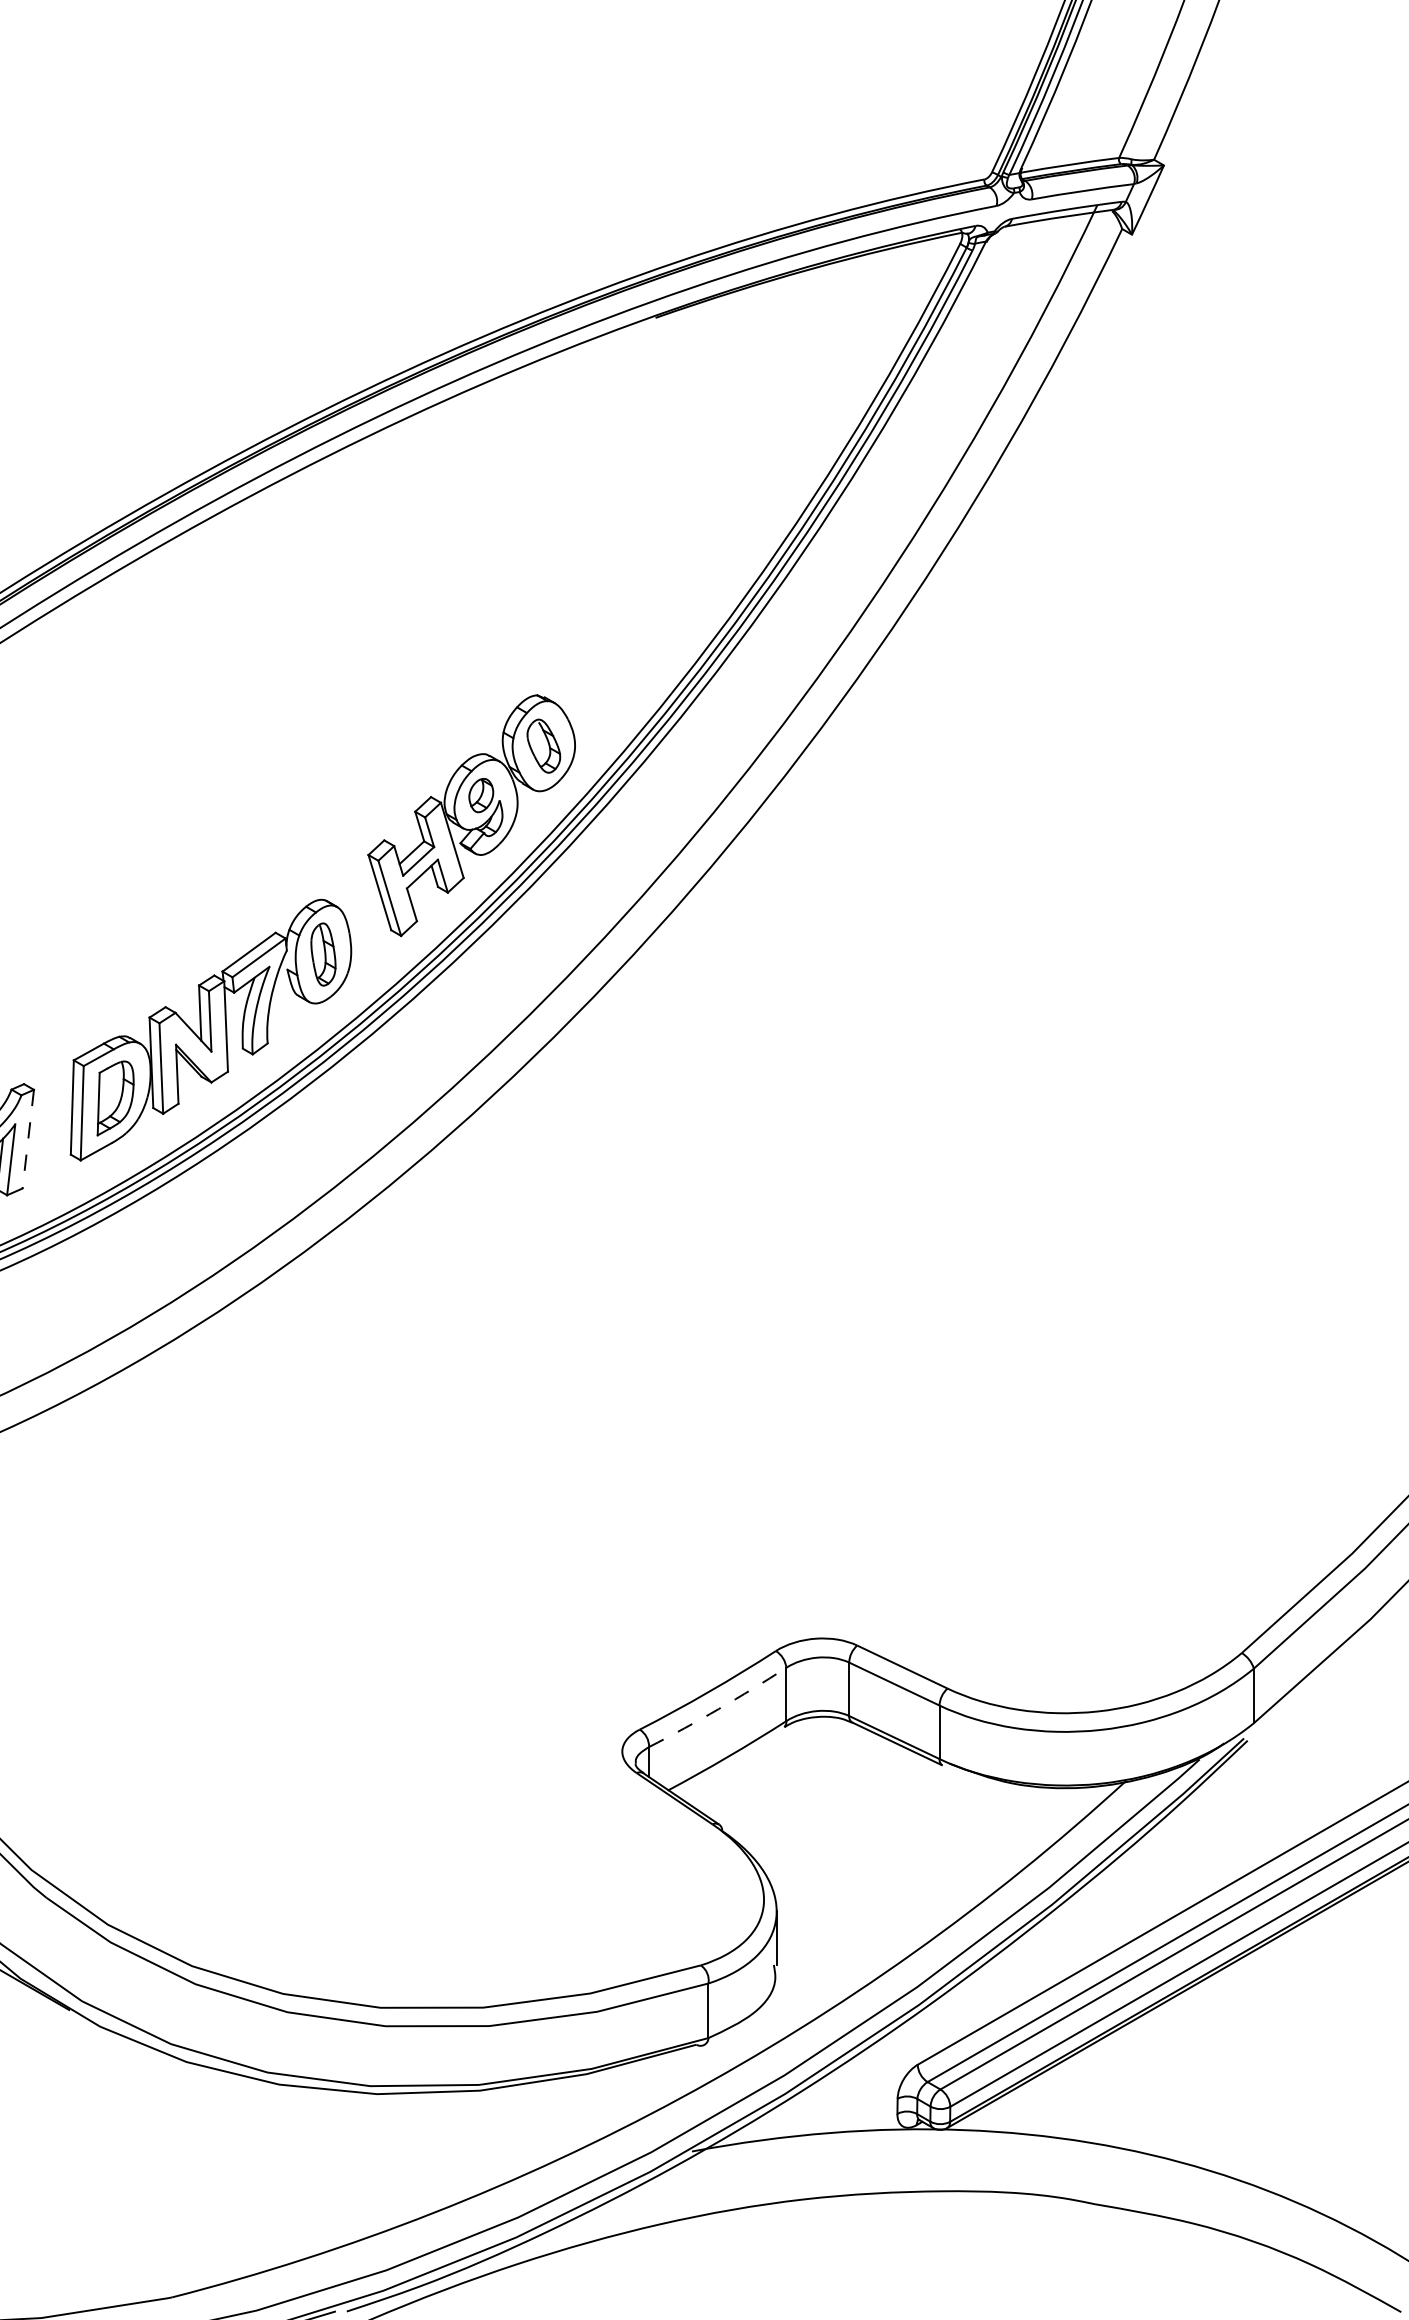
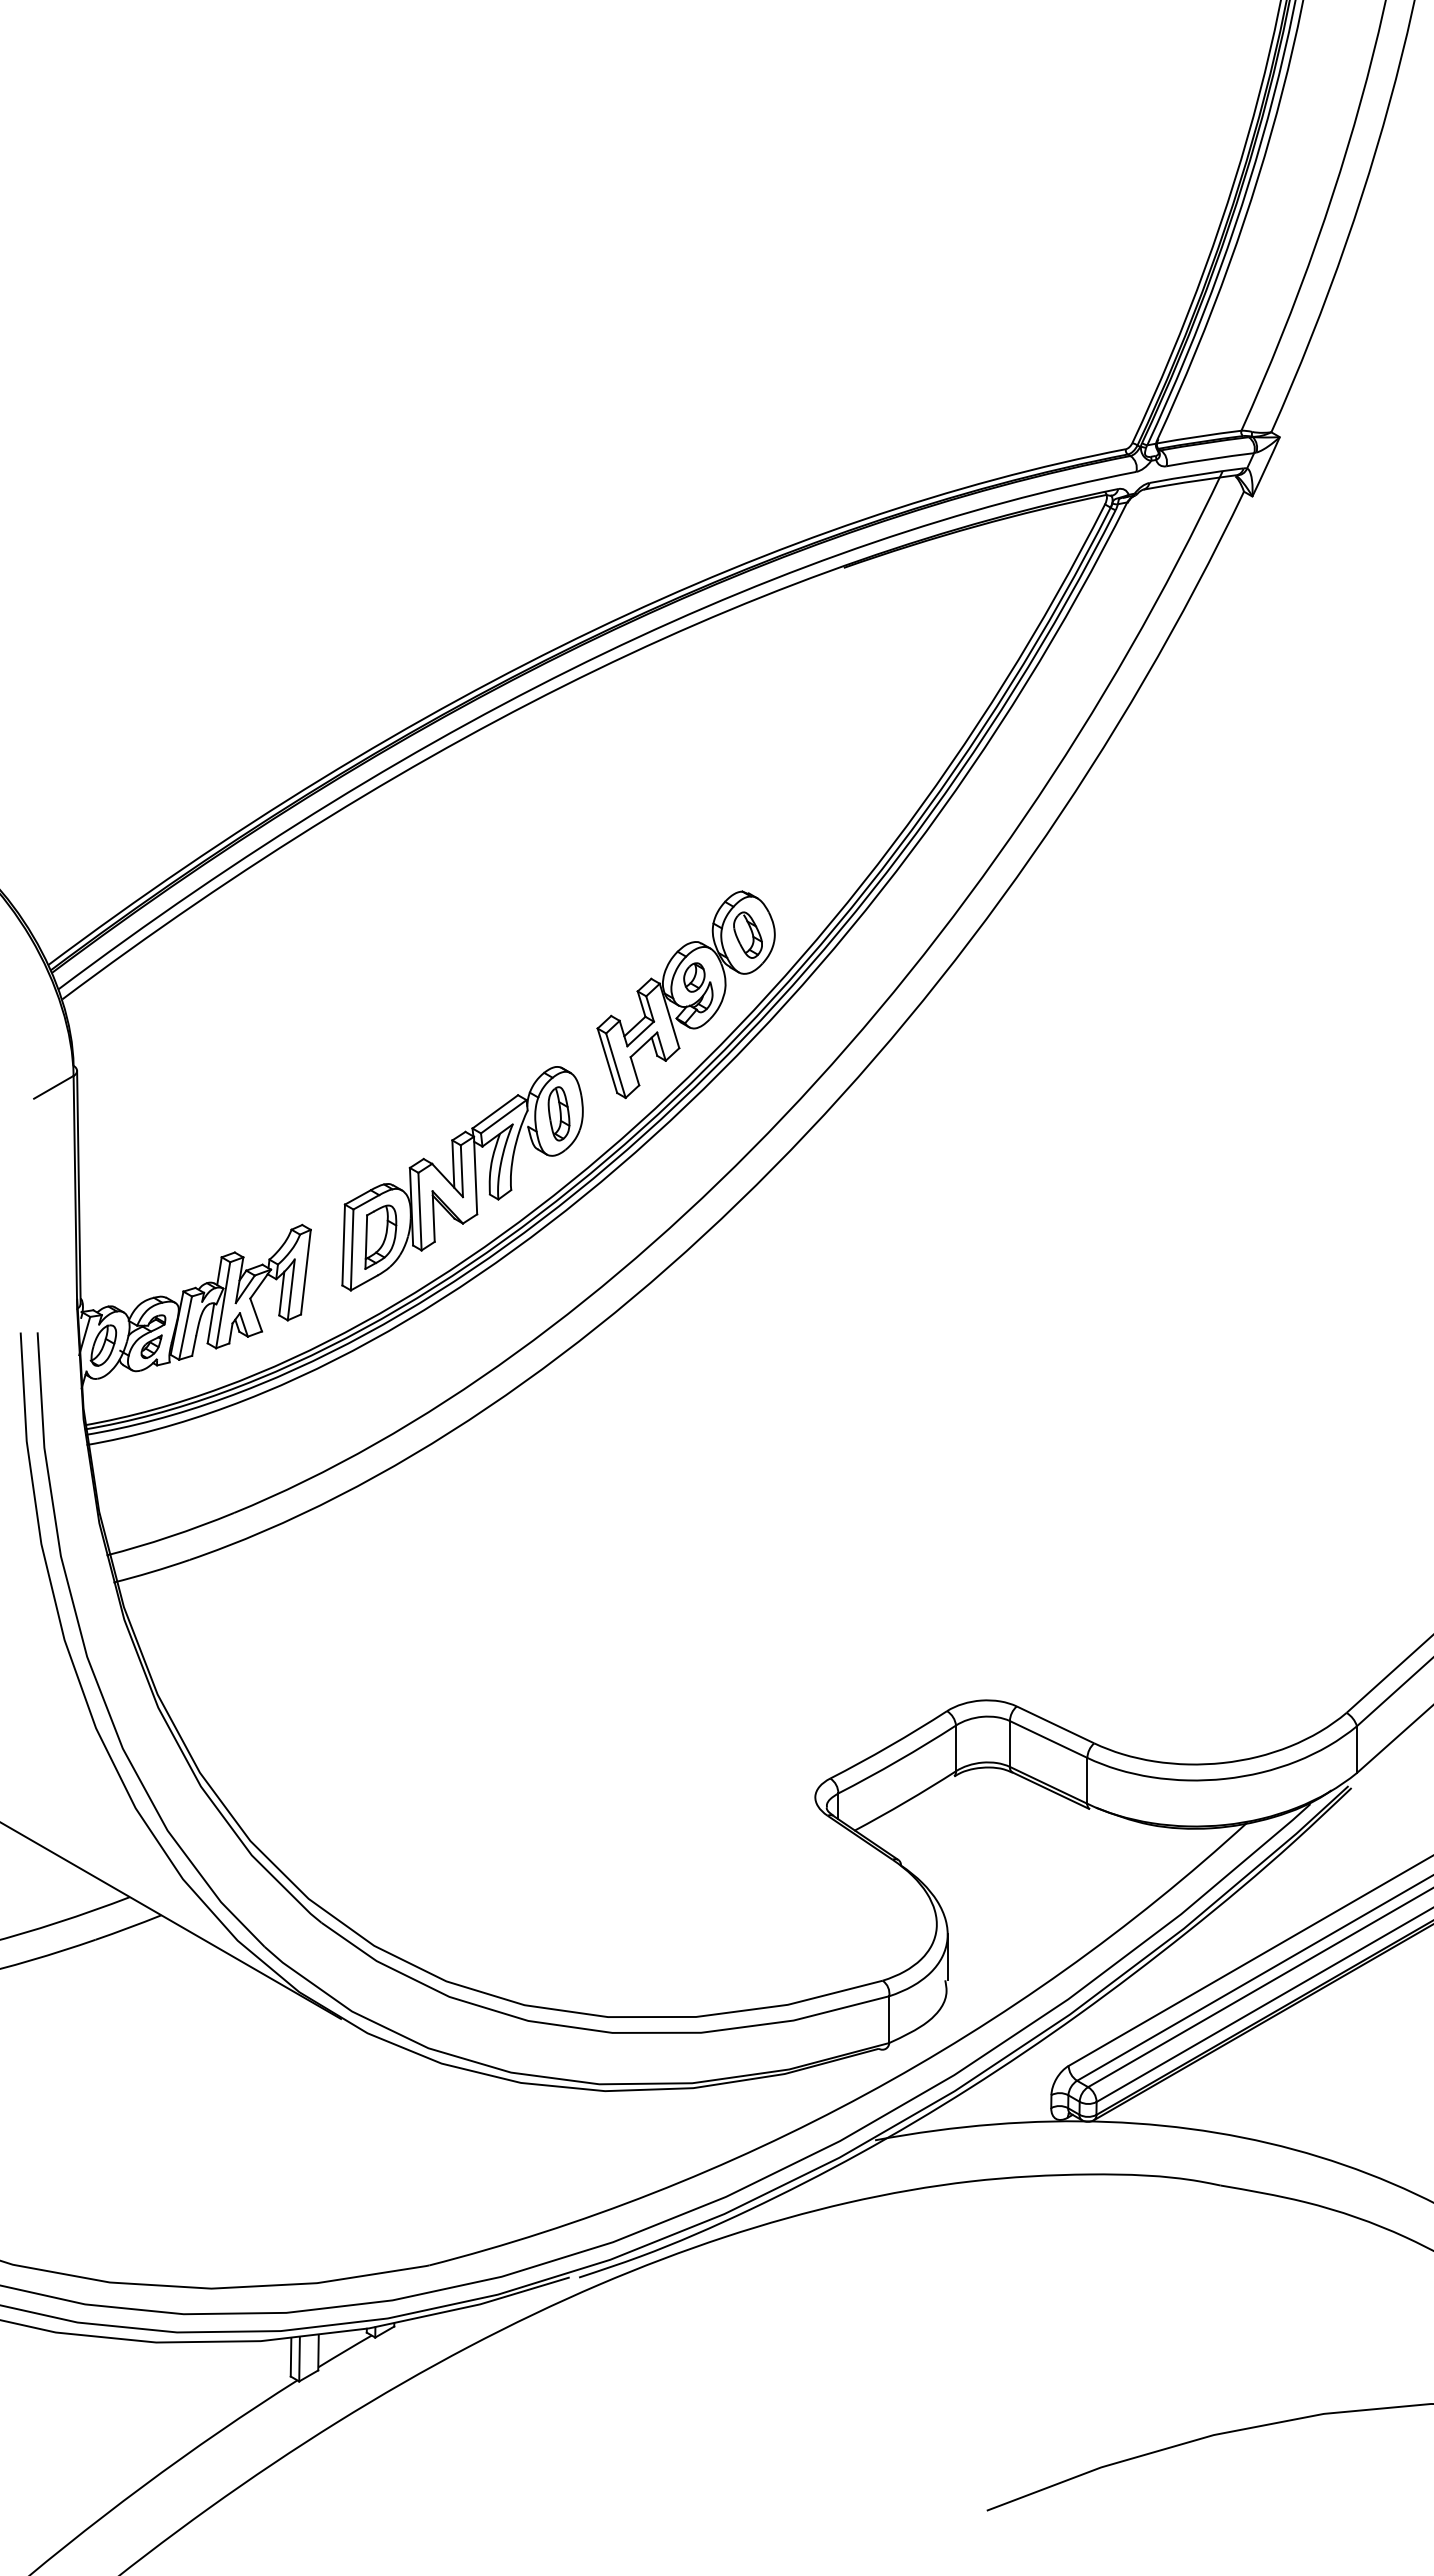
line: (27, 1139) -> (305, 1272), dashed -> solid
arc: (719, 1708) -> (898, 1760), dashed -> solid

